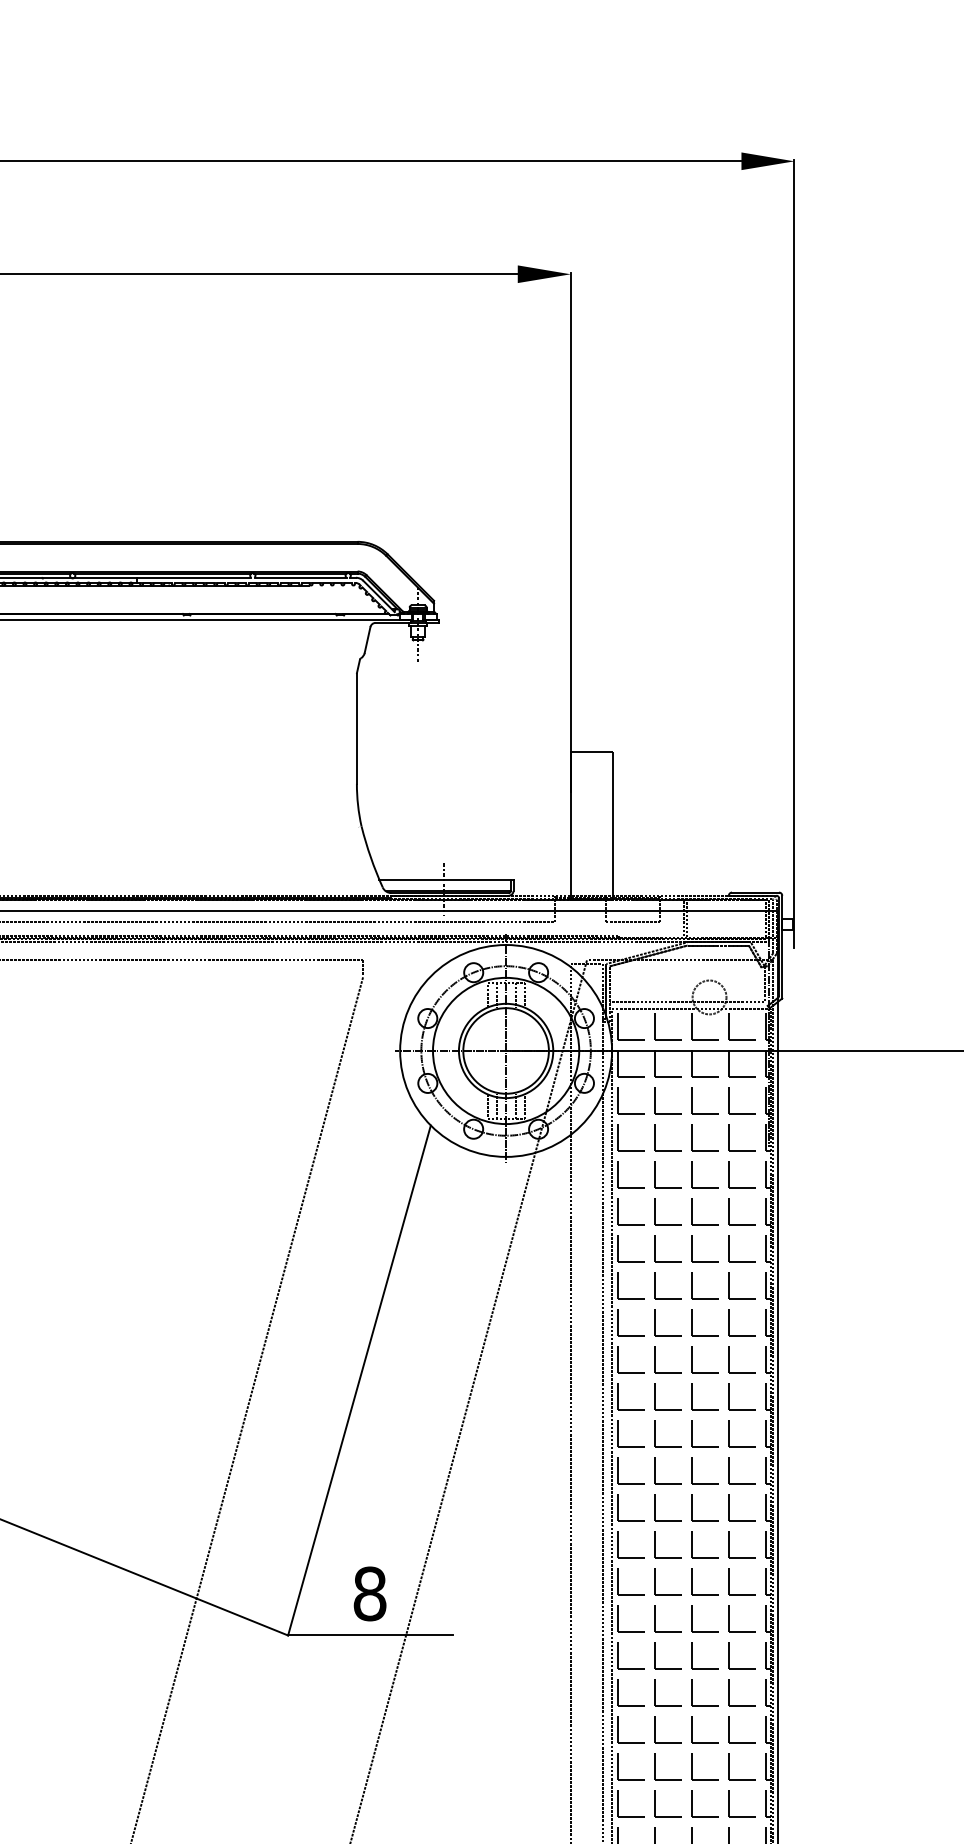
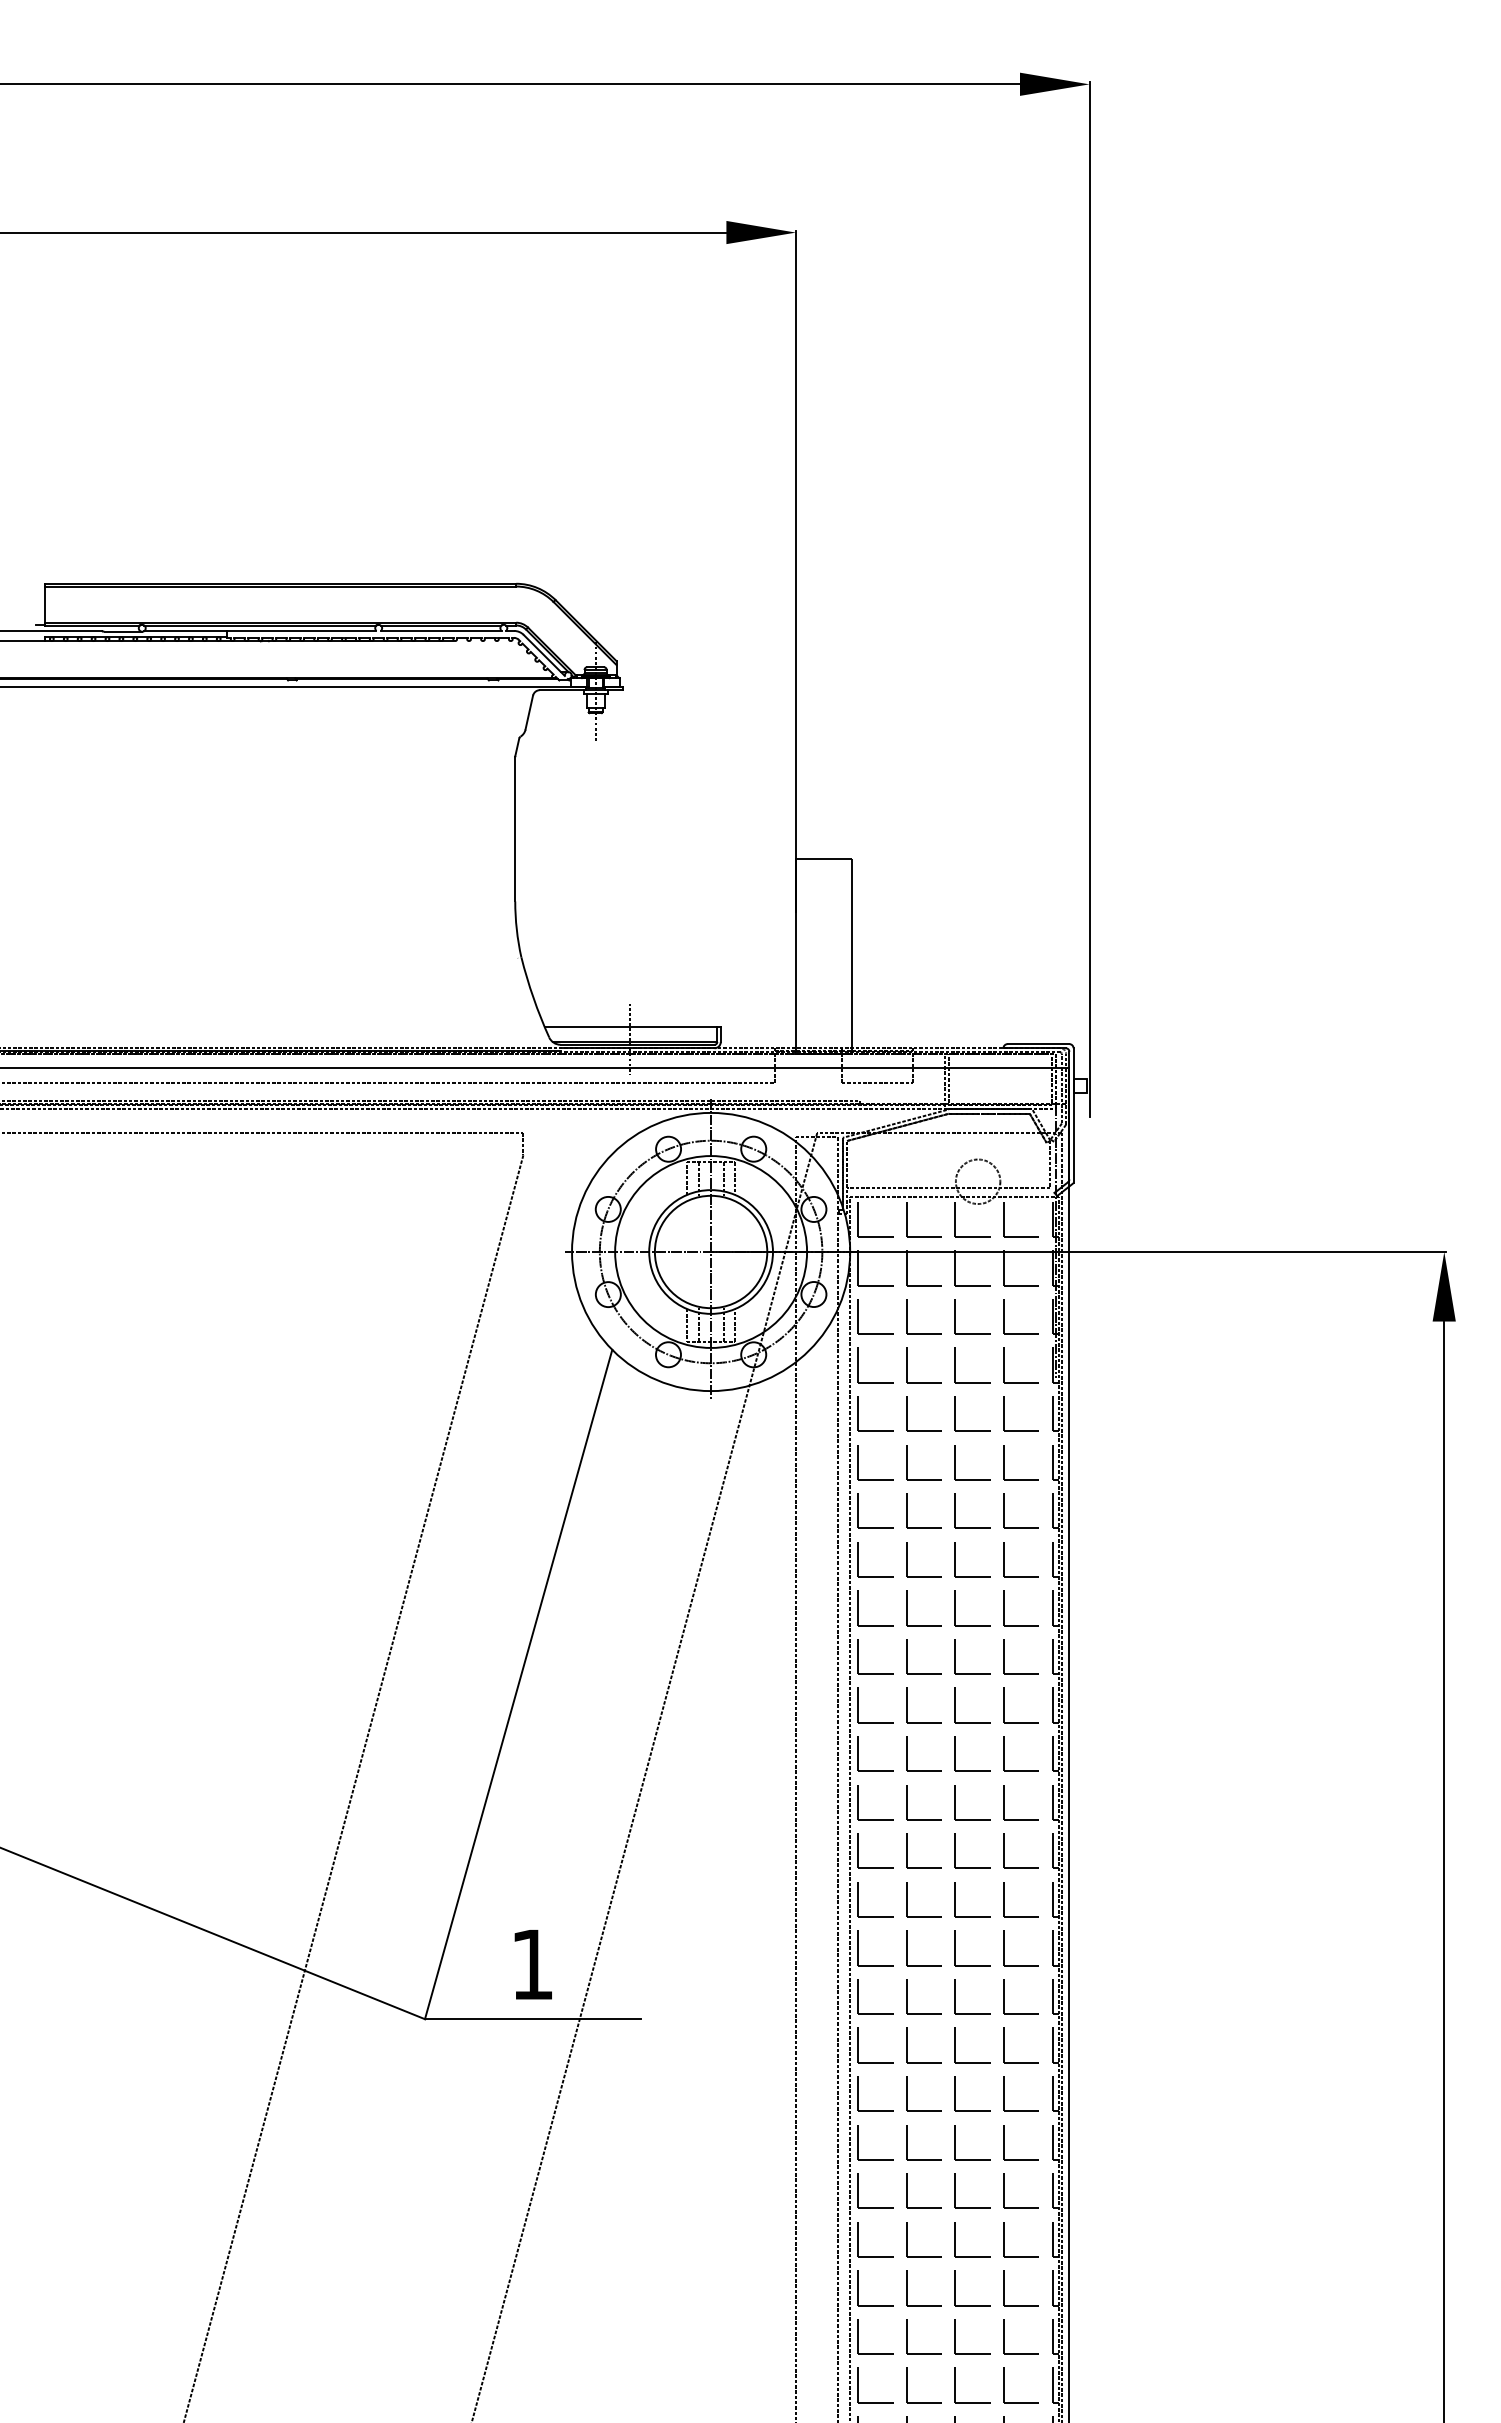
text: (370, 1593) -> (532, 1964), 8 -> 1

